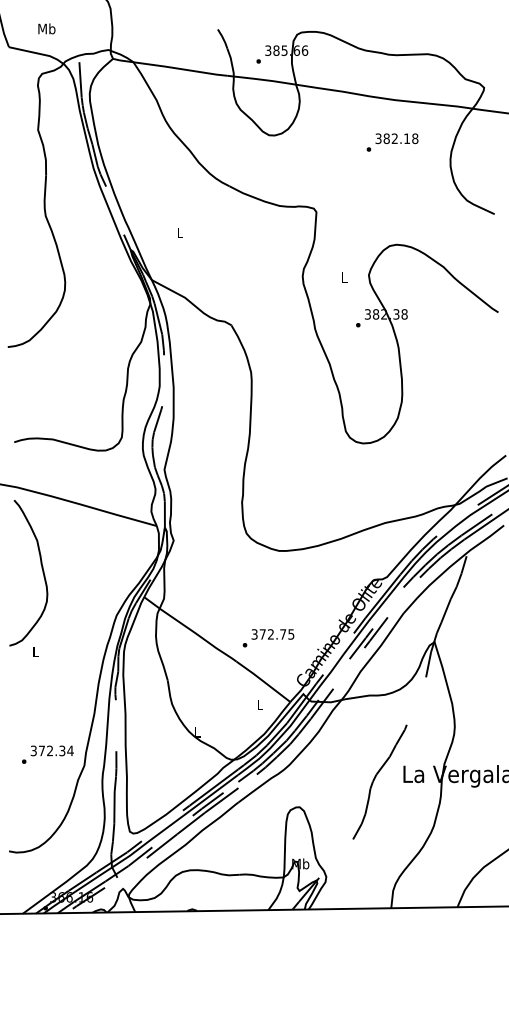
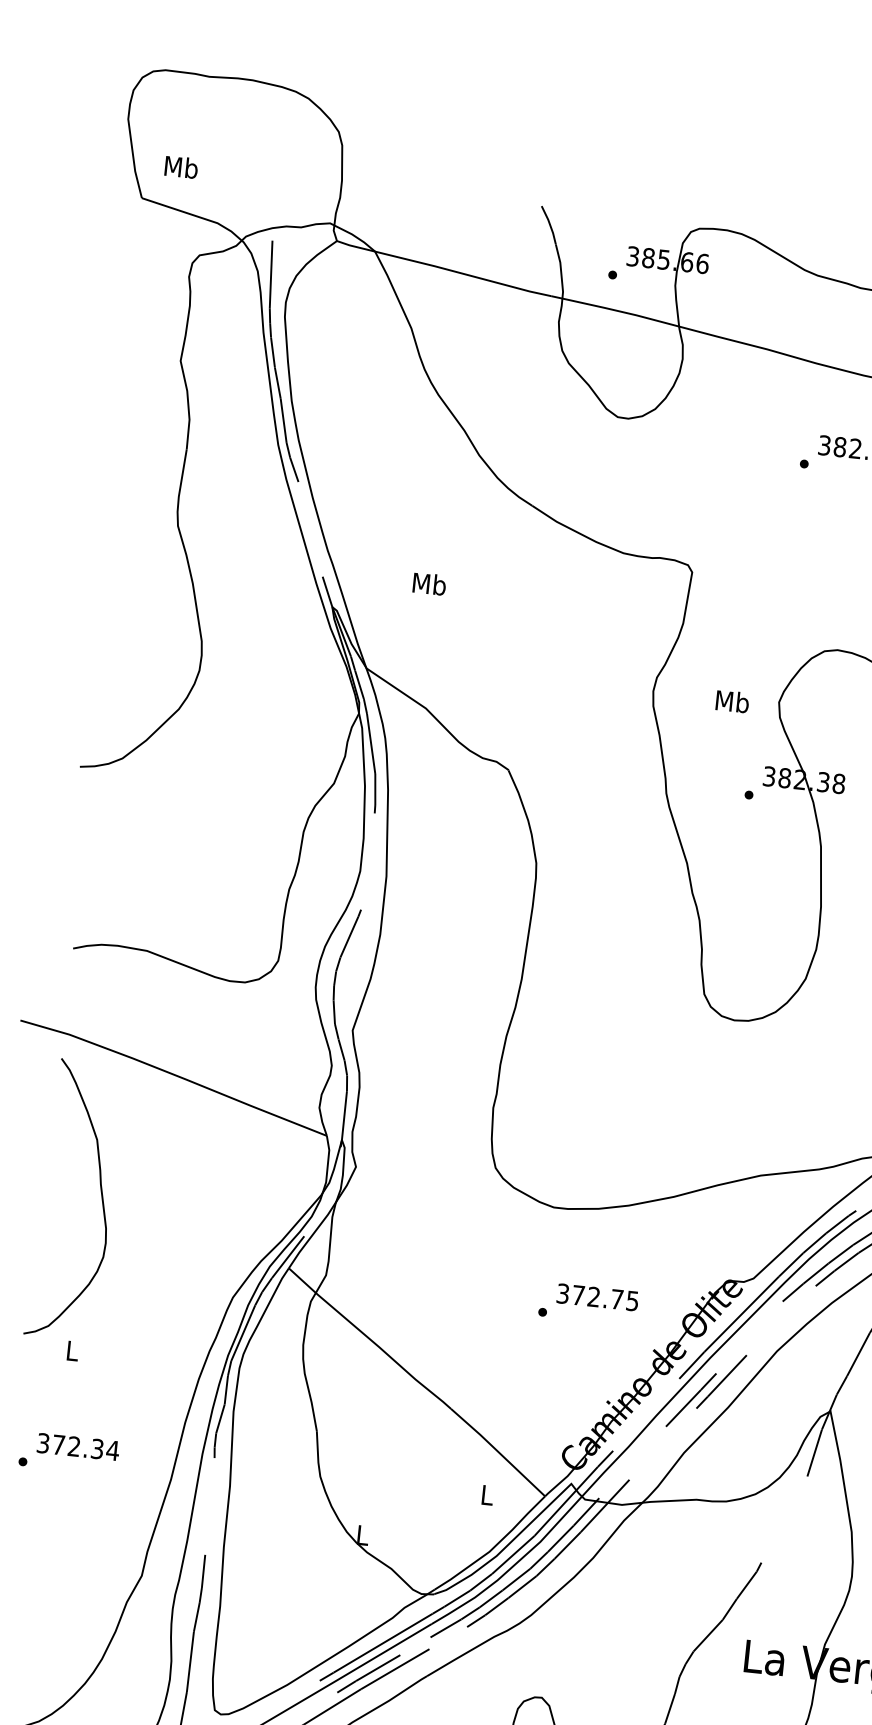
text: (46, 28) -> (180, 166), moved
text: (179, 232) -> (428, 583), L -> Mb
text: (344, 276) -> (732, 699), L -> Mb
text: (268, 638) -> (588, 1304), moved
text: (47, 754) -> (68, 1452), moved

